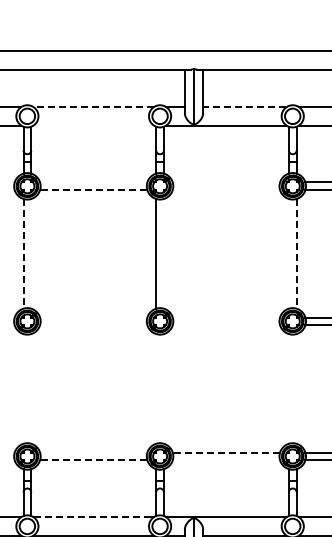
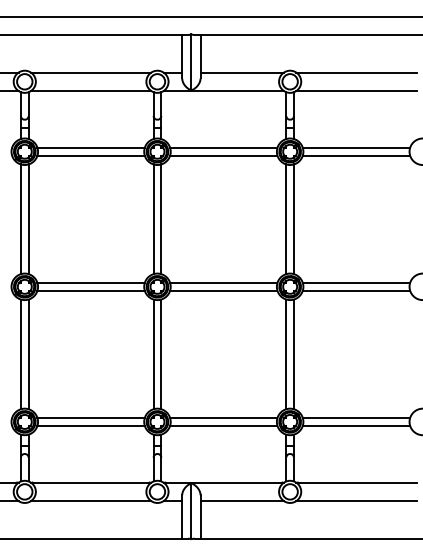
line: (93, 107) -> (90, 72), dashed -> solid
line: (245, 107) -> (242, 72), dashed -> solid
line: (94, 125) -> (91, 90), added
line: (93, 182) -> (90, 147), added
line: (226, 182) -> (223, 147), added
line: (94, 190) -> (91, 155), dashed -> solid
line: (226, 190) -> (223, 155), added
line: (23, 254) -> (20, 219), dashed -> solid
line: (31, 254) -> (28, 219), added
line: (164, 254) -> (161, 219), added
line: (289, 254) -> (286, 219), added
line: (297, 254) -> (294, 219), dashed -> solid
line: (93, 317) -> (90, 282), added
line: (226, 317) -> (223, 282), added
line: (93, 325) -> (90, 290), added
line: (226, 325) -> (223, 290), added
line: (23, 389) -> (20, 354), added
line: (31, 389) -> (28, 354), added
line: (156, 389) -> (153, 354), added
line: (164, 389) -> (161, 354), added
line: (289, 389) -> (286, 354), added
line: (297, 389) -> (294, 354), added
line: (93, 453) -> (90, 418), added
line: (226, 453) -> (223, 418), dashed -> solid
line: (94, 460) -> (91, 425), dashed -> solid
line: (226, 460) -> (223, 425), added
line: (94, 517) -> (91, 482), dashed -> solid

